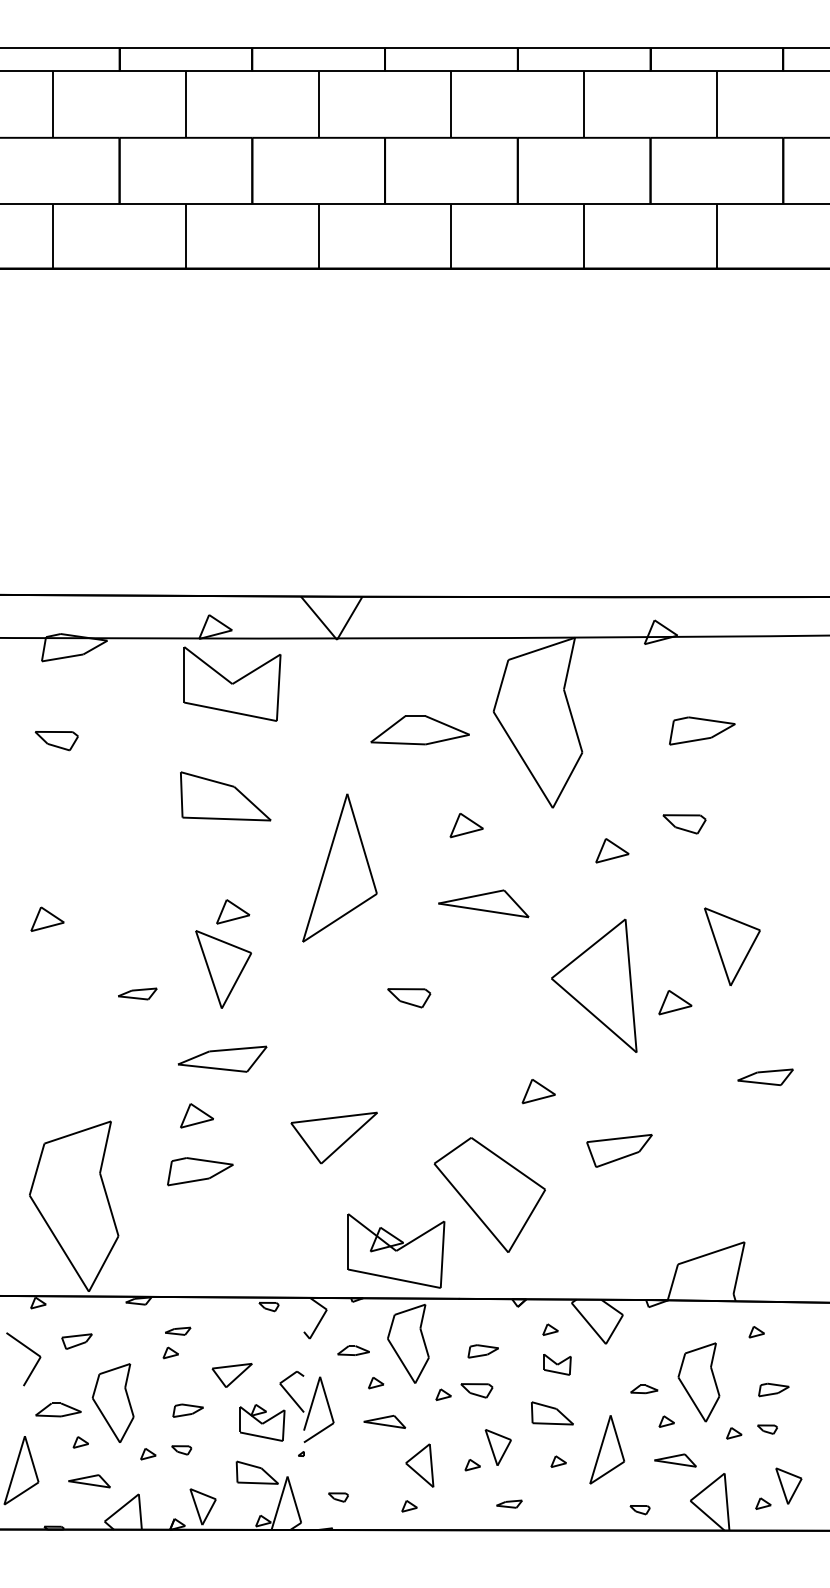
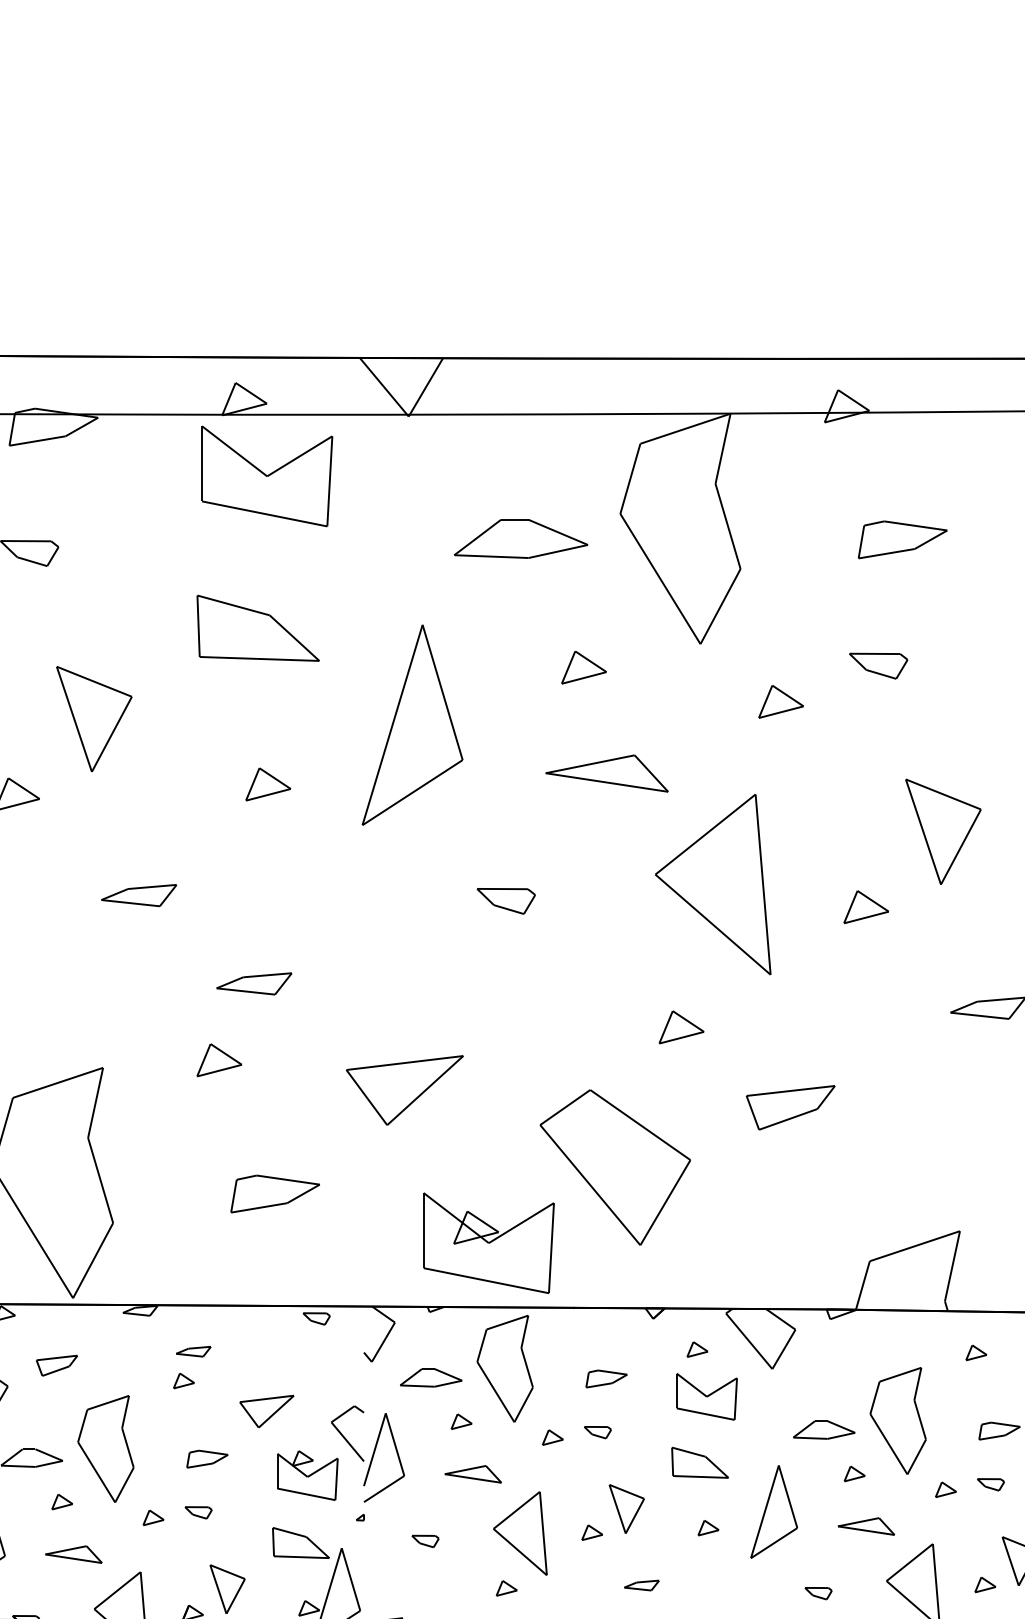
part: (223, 969) -> (94, 719), moved
part: (594, 985) -> (713, 884), moved
part: (137, 993) -> (138, 894), size x1.43
part: (223, 1059) -> (255, 984), size x0.62
part: (200, 1171) -> (275, 1193), moved
part: (353, 1350) -> (430, 1377), size x1.43
part: (557, 1364) -> (706, 1396), size x1.67
part: (644, 1389) -> (824, 1430), size x1.67
part: (476, 1391) -> (597, 1433), size x0.62
part: (419, 1465) -> (520, 1533), size x1.43
part: (338, 1497) -> (425, 1541), moved

